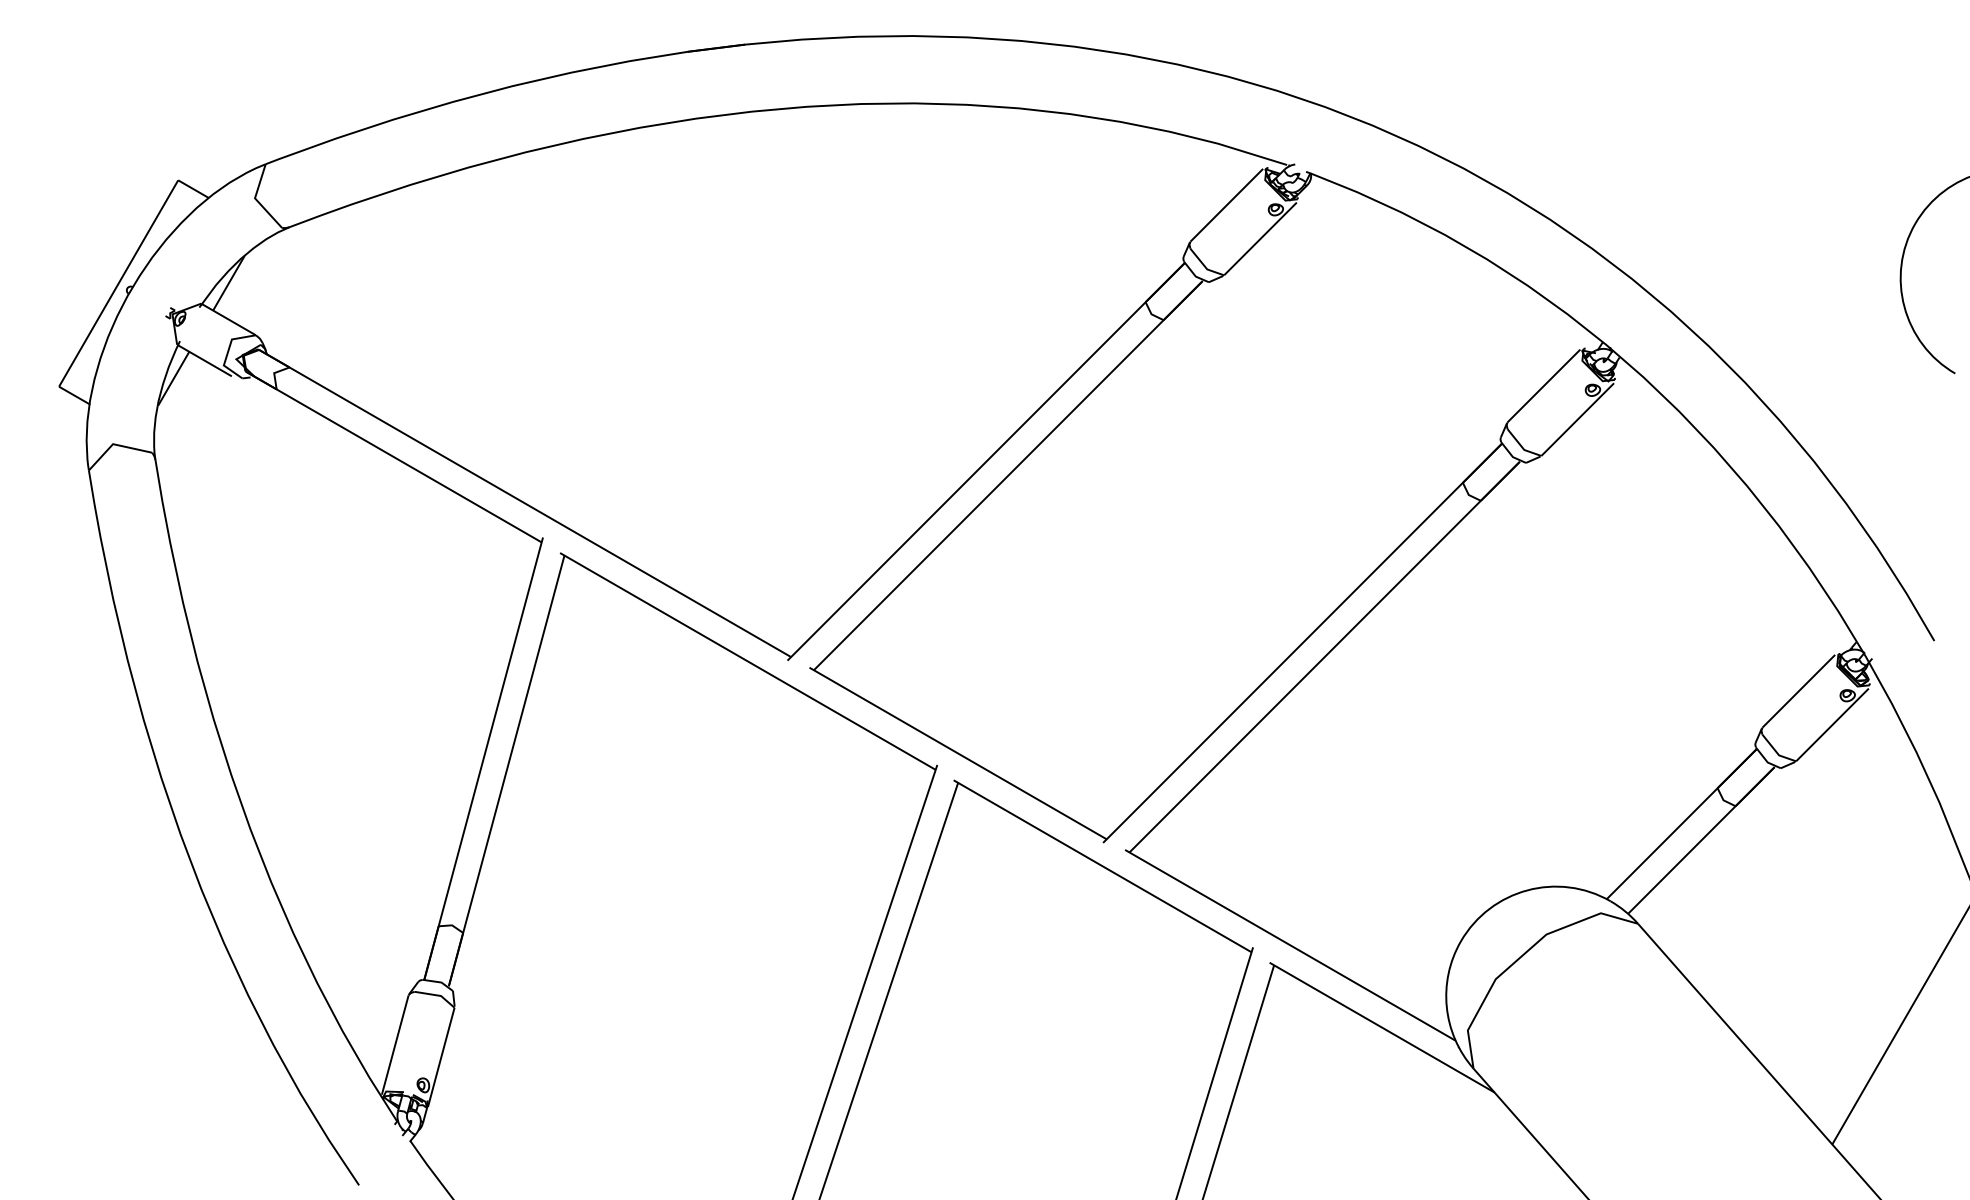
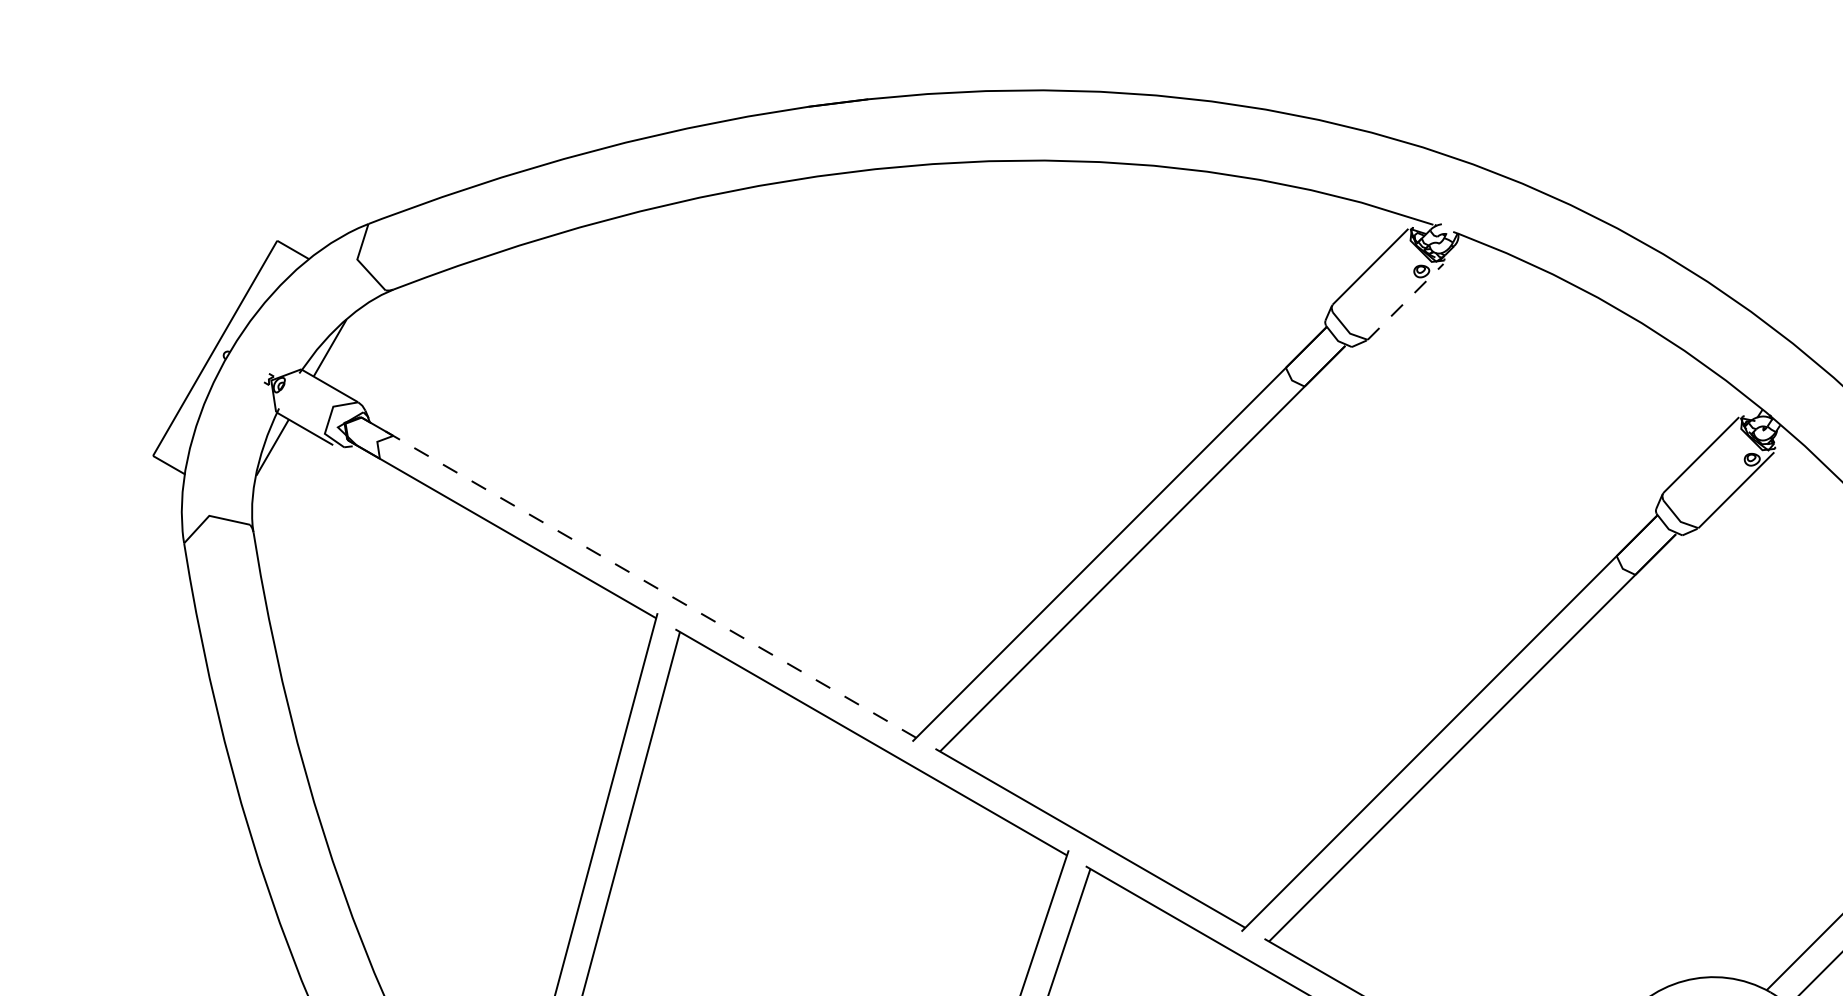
line: (1260, 238) -> (1405, 301), solid -> dashed
line: (524, 503) -> (638, 577), solid -> dashed

